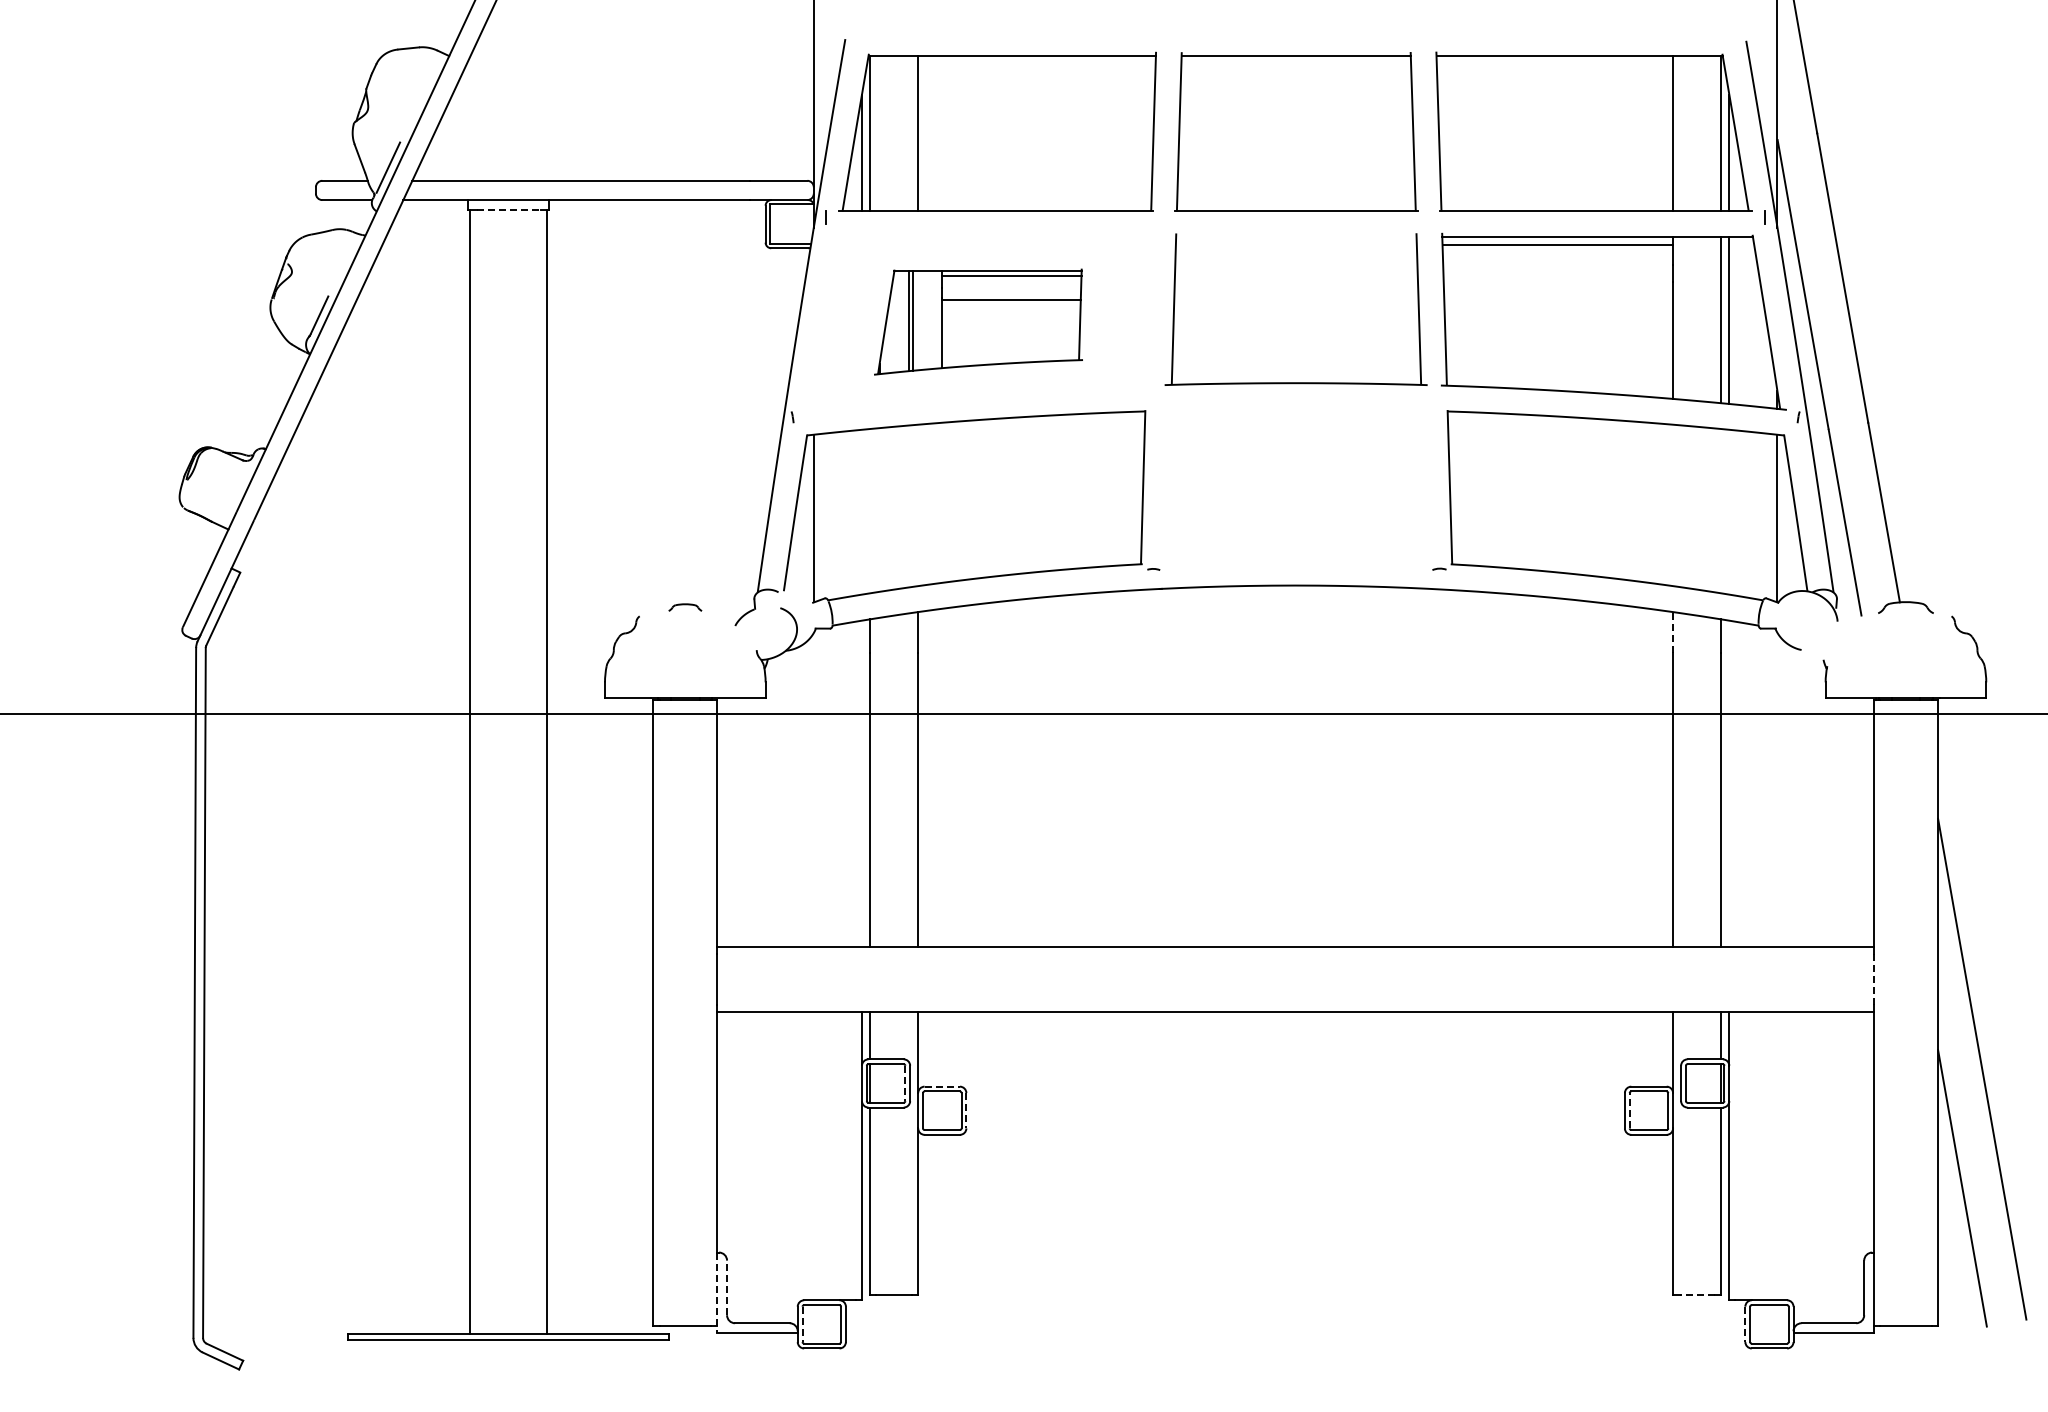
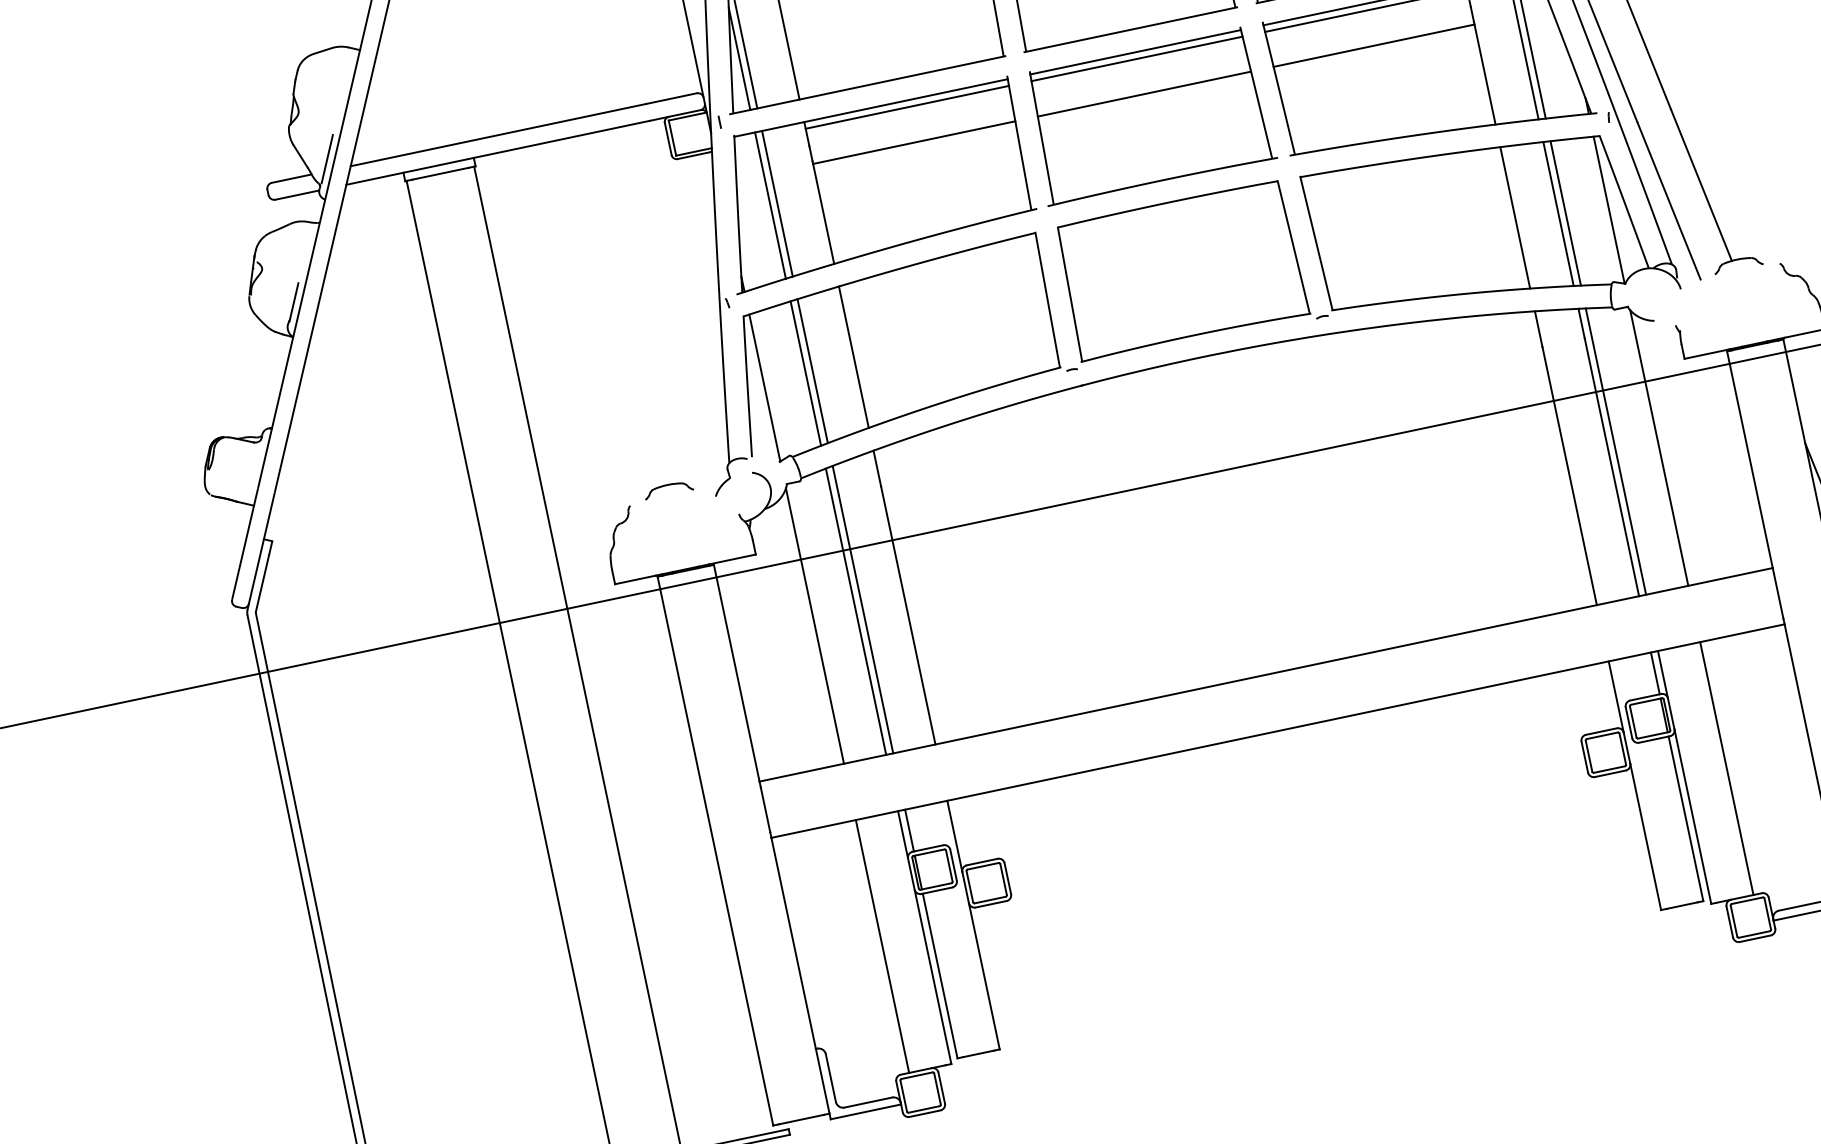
line: (509, 209) -> (441, 173), dashed -> solid
line: (1296, 237) -> (1135, 52), added
line: (1295, 244) -> (1136, 58), added
line: (1296, 284) -> (1144, 93), added
line: (1558, 284) -> (1374, 45), added
part: (978, 321) -> (872, 184), size x1.67
part: (1296, 485) -> (1181, 269), added
line: (918, 505) -> (854, 357), added
line: (1673, 505) -> (1515, 217), added
line: (861, 511) -> (805, 373), added
line: (870, 511) -> (813, 371), added
line: (1721, 511) -> (1558, 214), added
line: (1729, 511) -> (1565, 212), added
part: (685, 607) -> (668, 489), size x1.67
line: (1673, 632) -> (1539, 329), dashed -> solid
line: (861, 783) -> (855, 611), added
line: (1729, 783) -> (1616, 451), added
line: (1777, 789) -> (1659, 447), added
line: (813, 790) -> (814, 626), added
line: (1873, 979) -> (1778, 596), dashed -> solid
line: (905, 1083) -> (949, 866), dashed -> solid
line: (942, 1086) -> (982, 861), dashed -> solid
line: (966, 1110) -> (1007, 878), dashed -> solid
line: (1629, 1110) -> (1588, 756), dashed -> solid
line: (813, 1155) -> (882, 946), added
line: (1777, 1155) -> (1726, 768), added
line: (727, 1287) -> (831, 1077), dashed -> solid
line: (717, 1293) -> (823, 1084), dashed -> solid
line: (1697, 1295) -> (1682, 905), dashed -> solid
line: (802, 1324) -> (903, 1096), dashed -> solid
line: (1745, 1324) -> (1729, 922), dashed -> solid

